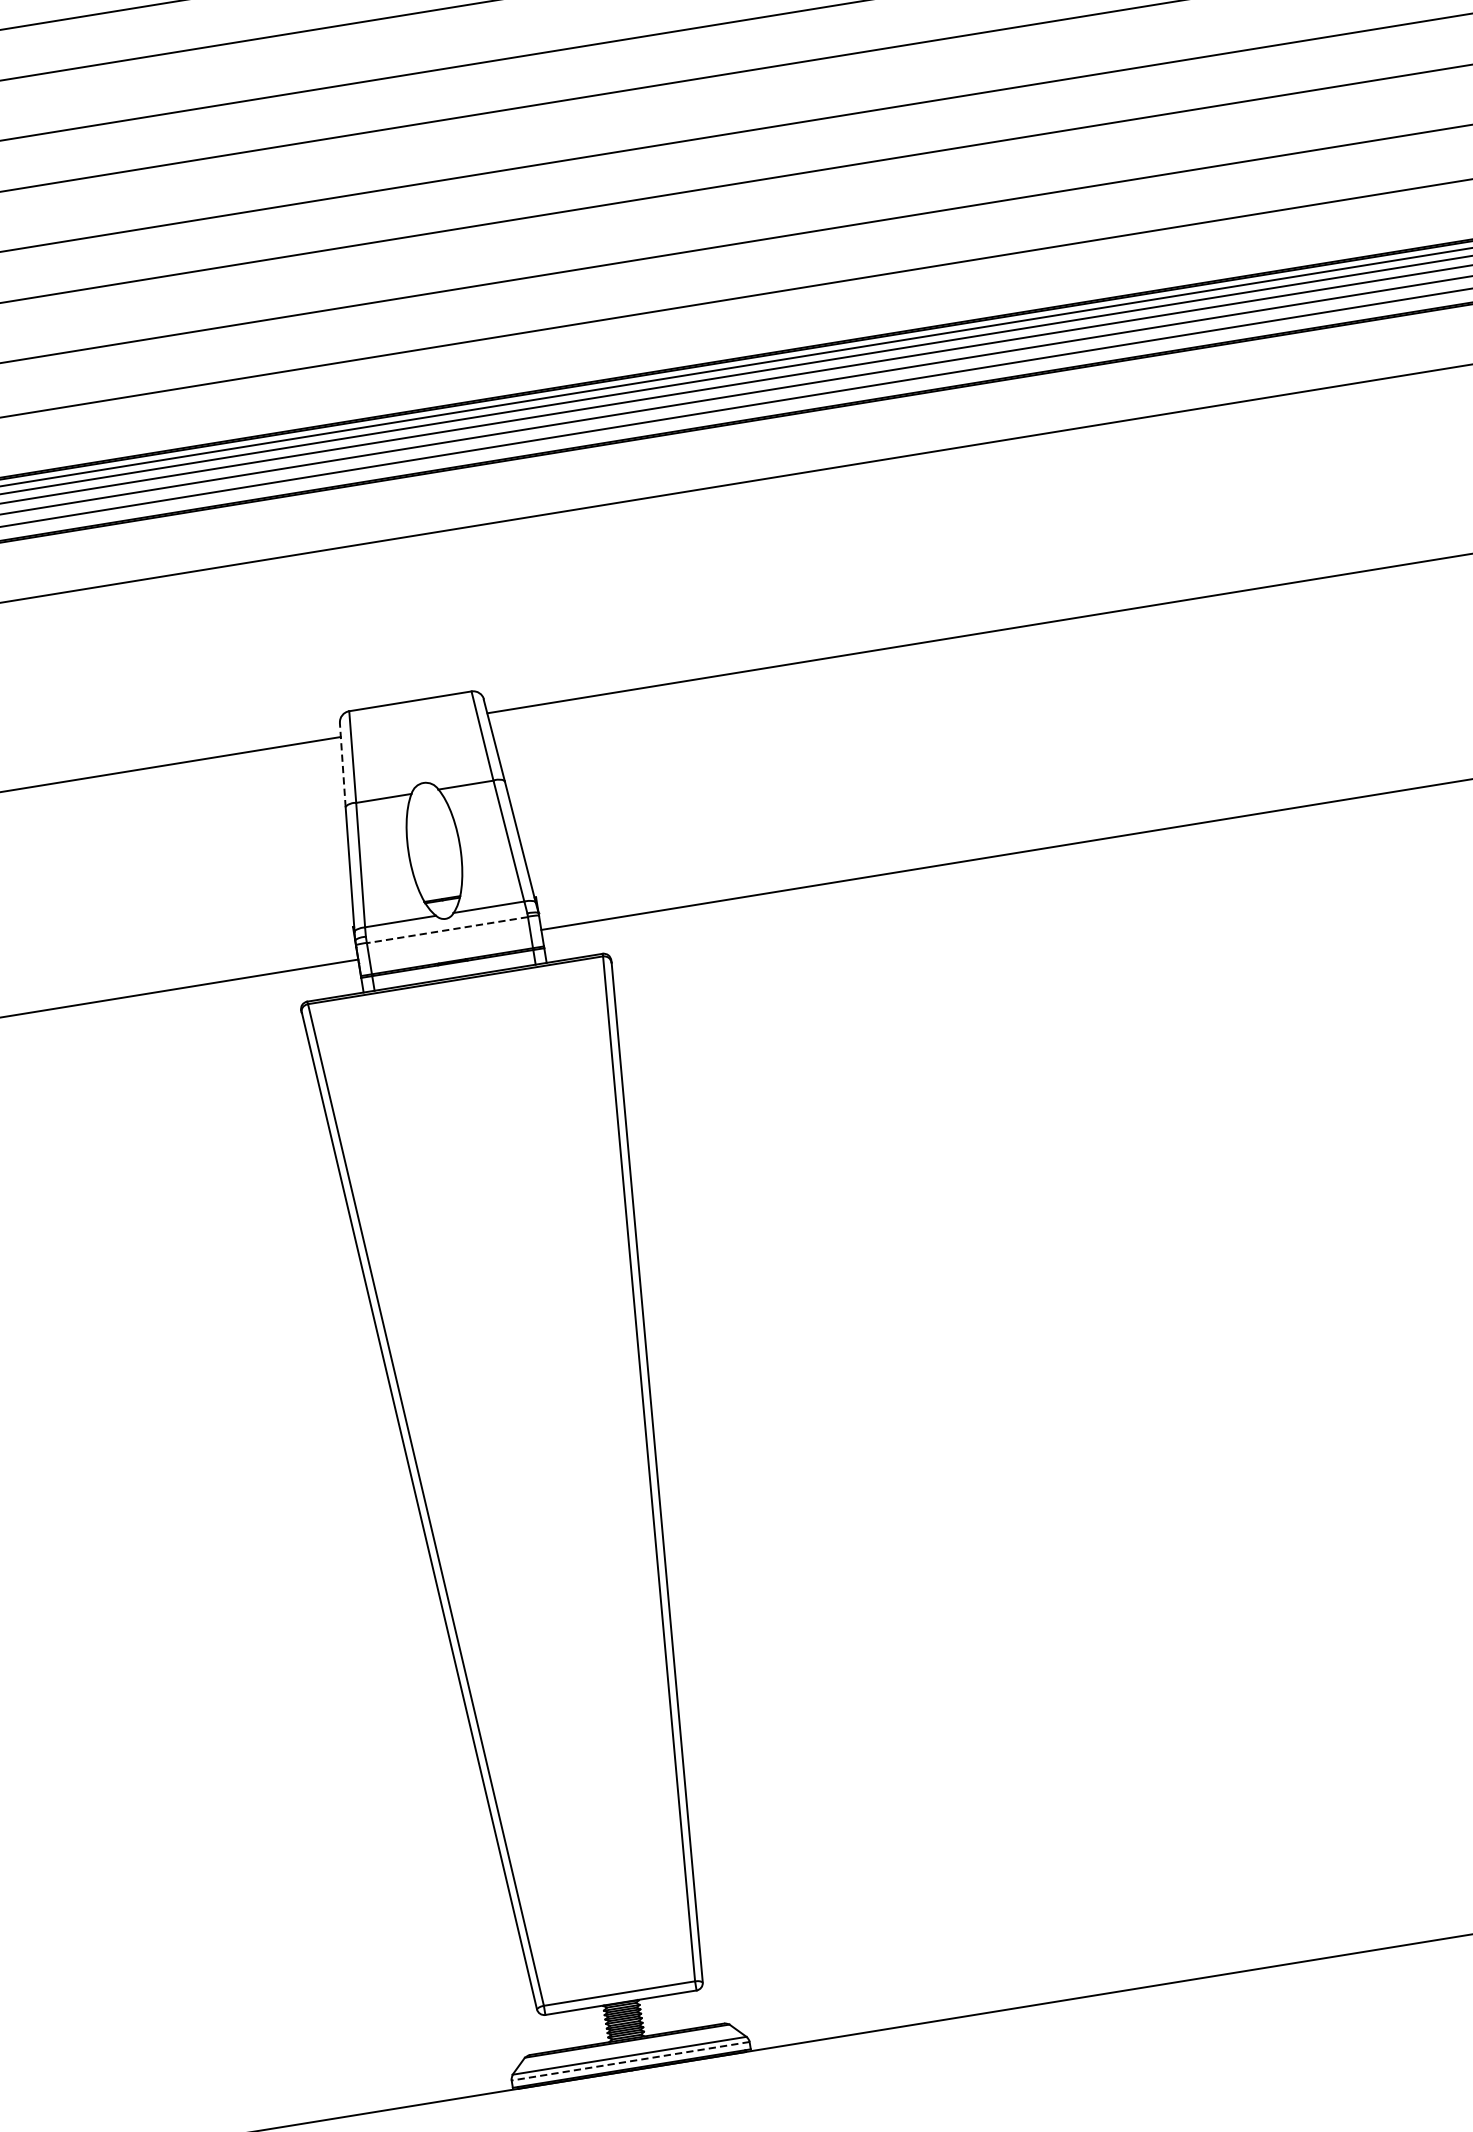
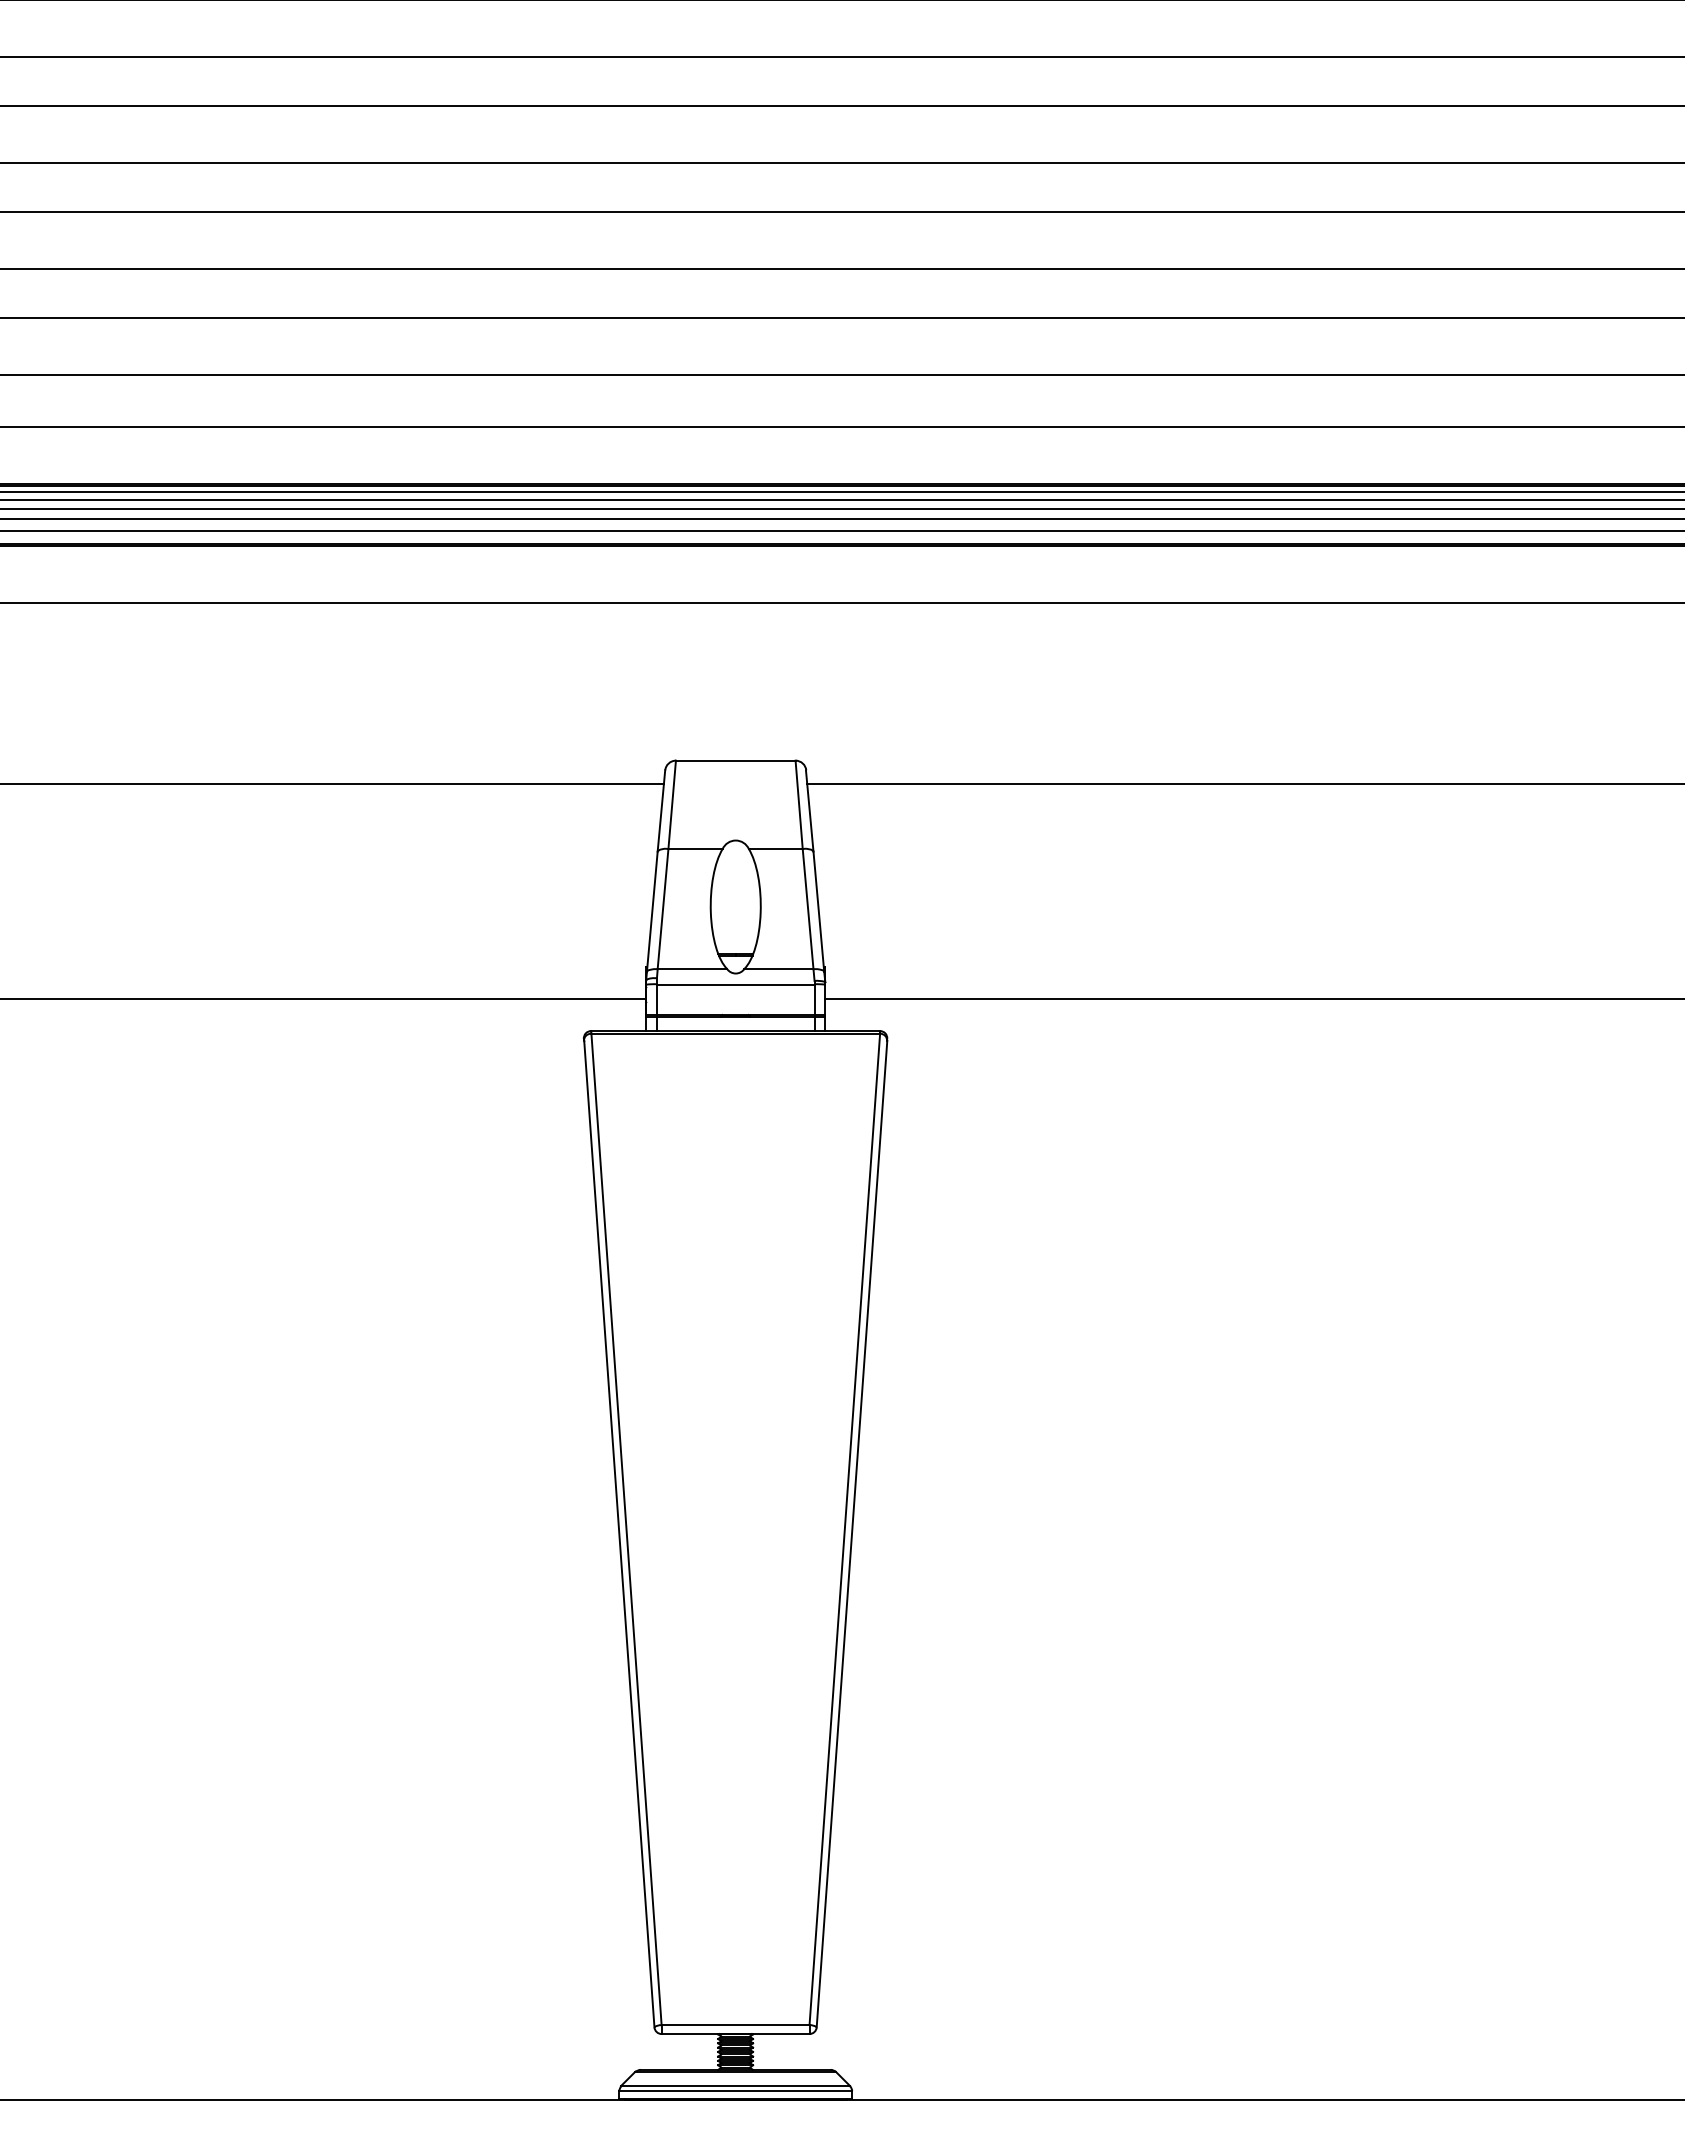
line: (342, 764) -> (661, 810), dashed -> solid
line: (447, 930) -> (735, 984), dashed -> solid
line: (630, 2061) -> (735, 2091), dashed -> solid

